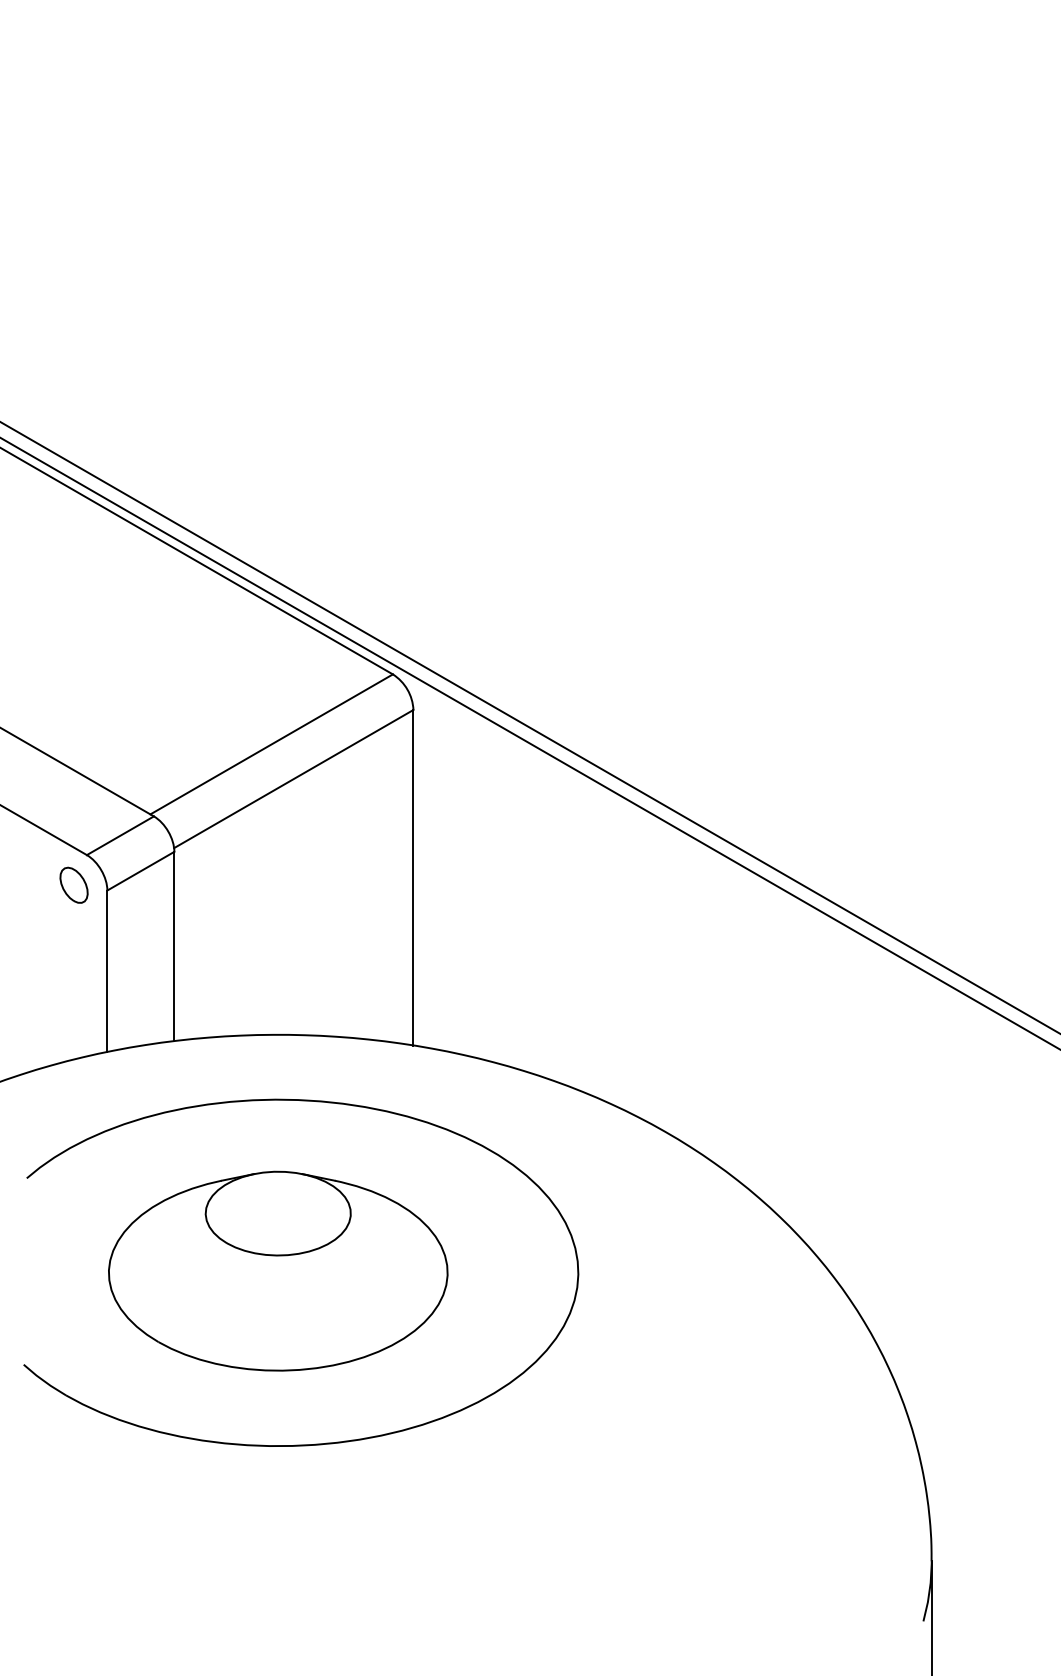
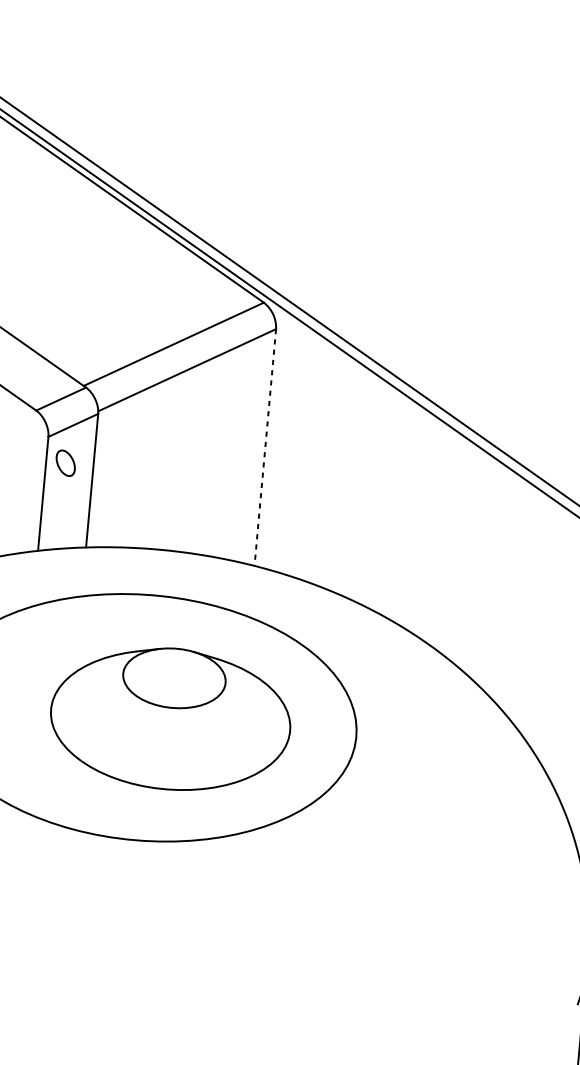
line: (413, 877) -> (265, 447), solid -> dashed
part: (73, 884) -> (65, 462), moved
part: (278, 1270) -> (170, 718), moved

